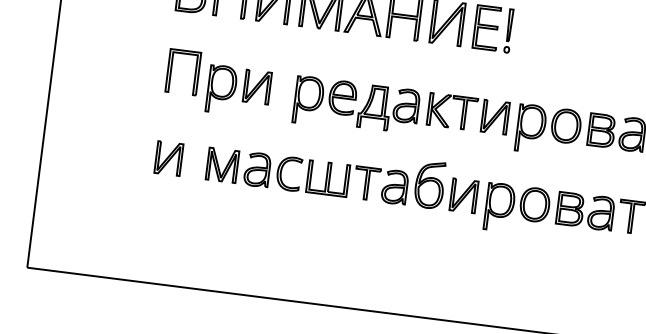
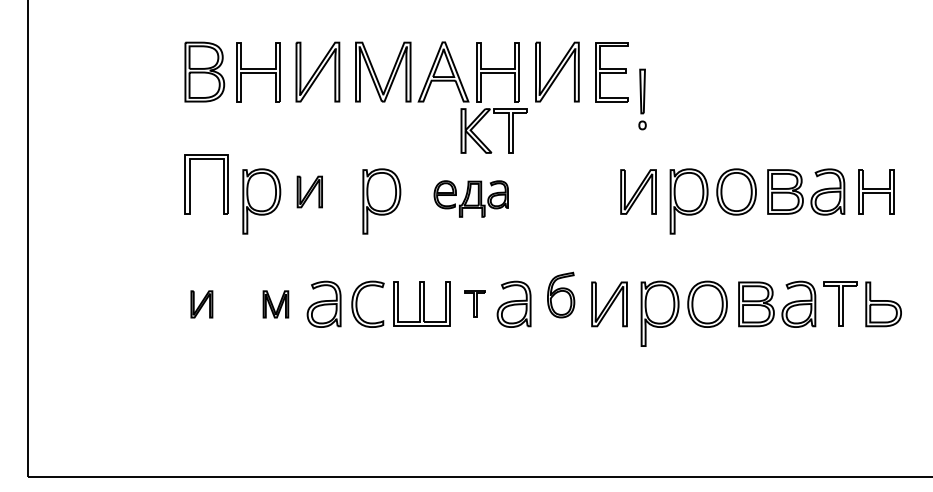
part: (509, 31) -> (642, 99), moved
part: (257, 86) -> (309, 191), size x0.7
part: (373, 106) -> (471, 198), size x0.6
part: (462, 112) -> (508, 130), moved
part: (168, 158) -> (201, 304), size x0.6
part: (222, 165) -> (275, 304), size x0.6
part: (367, 183) -> (475, 303), size x0.6
part: (429, 184) -> (560, 294), size x0.7

